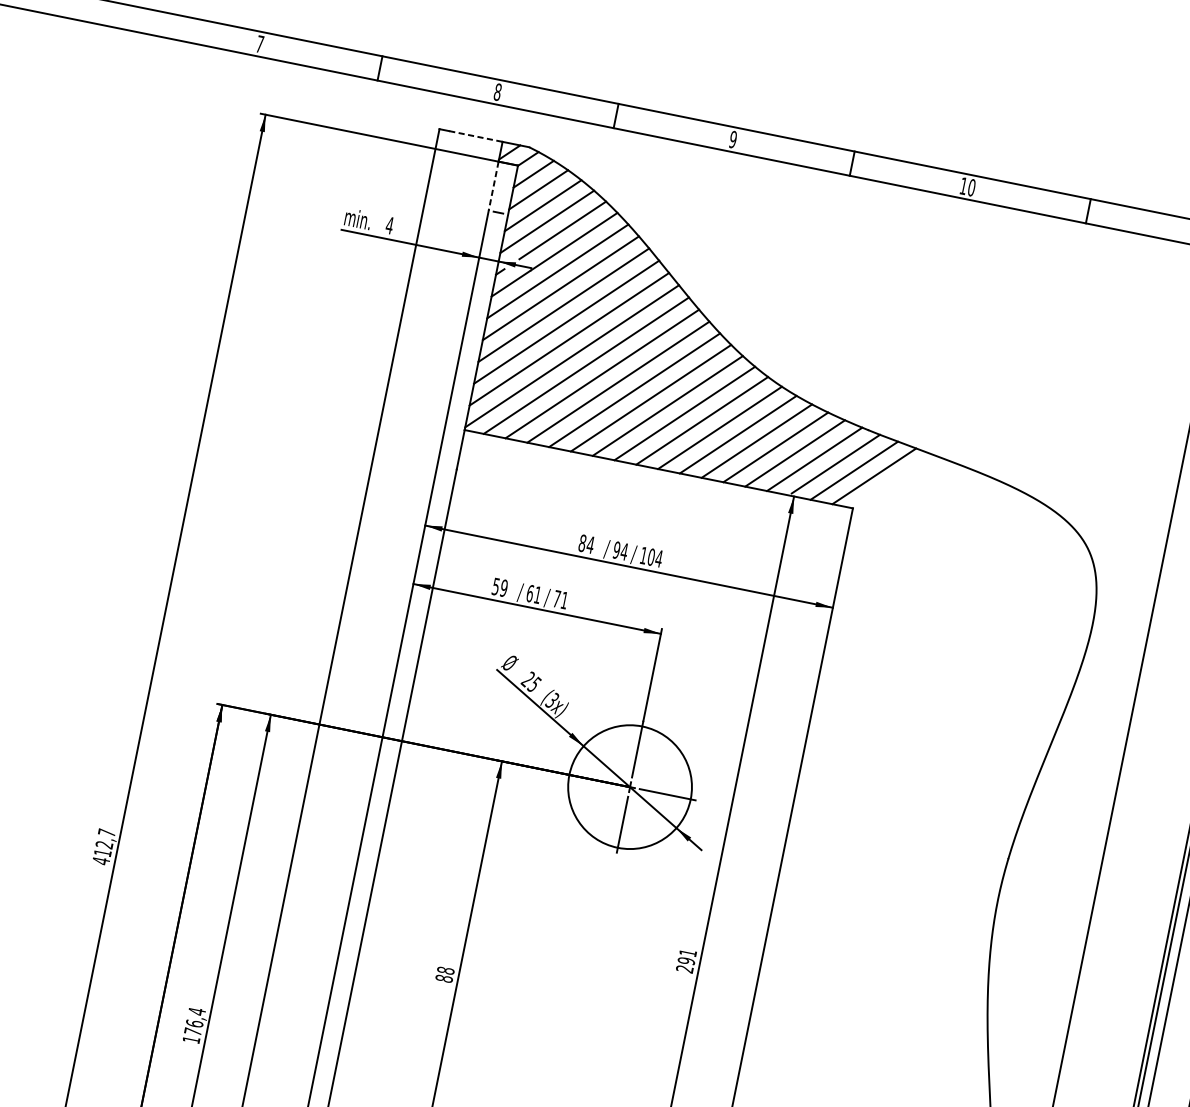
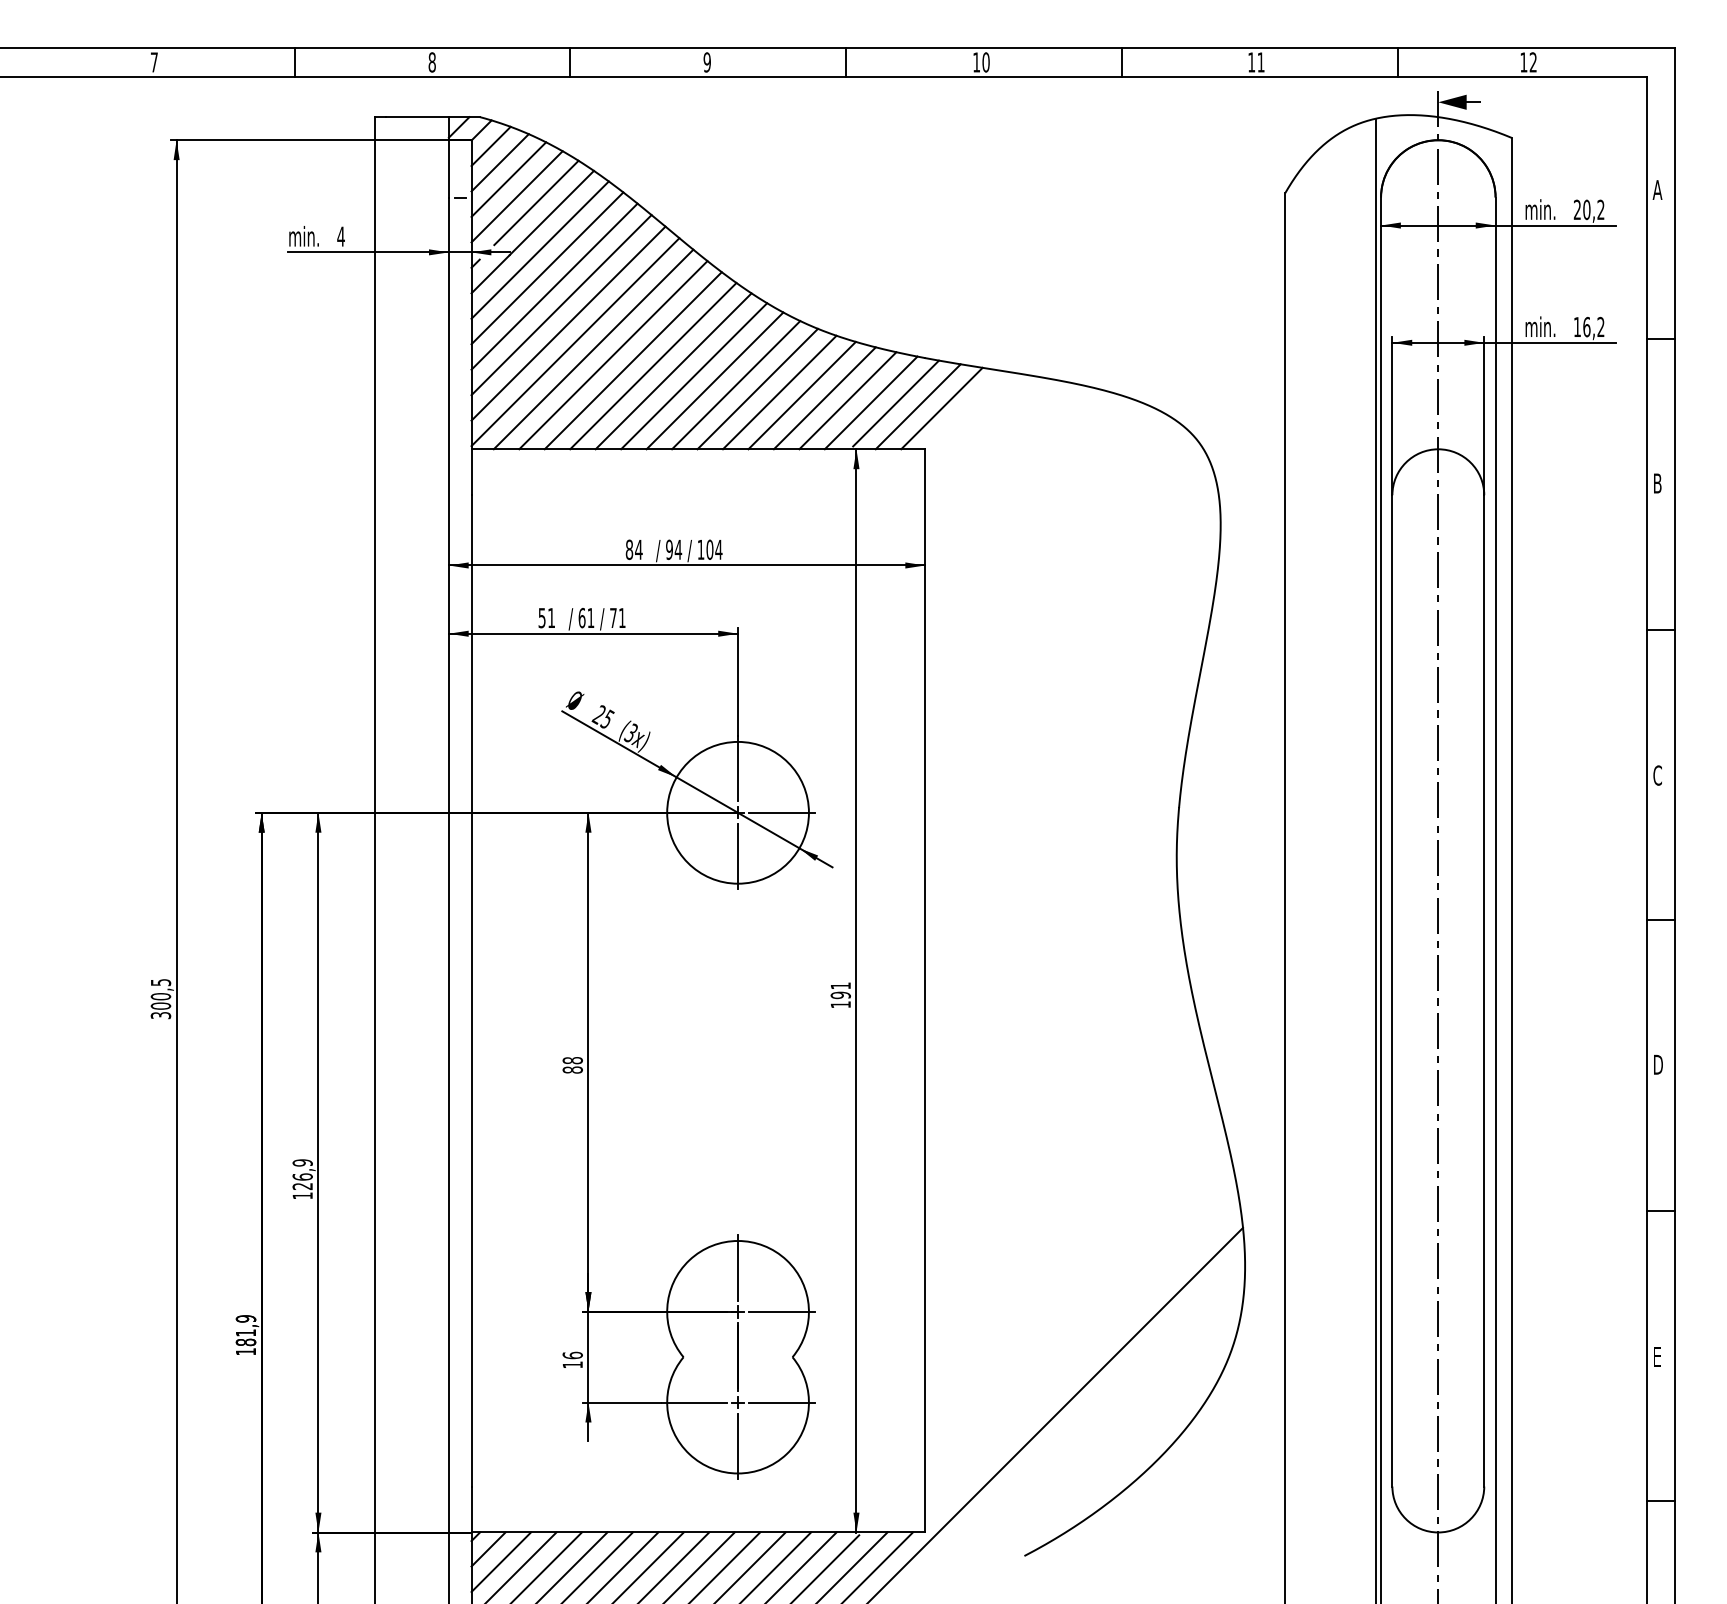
line: (476, 136) -> (418, 117), dashed -> solid
line: (493, 185) -> (448, 168), dashed -> solid
text: (504, 587) -> (551, 617), 59 -> 51
text: (103, 847) -> (160, 999), 412,7 -> 300,5
text: (684, 968) -> (840, 1004), 291 -> 191
text: (194, 1021) -> (302, 1174), 176,4 -> 126,9

